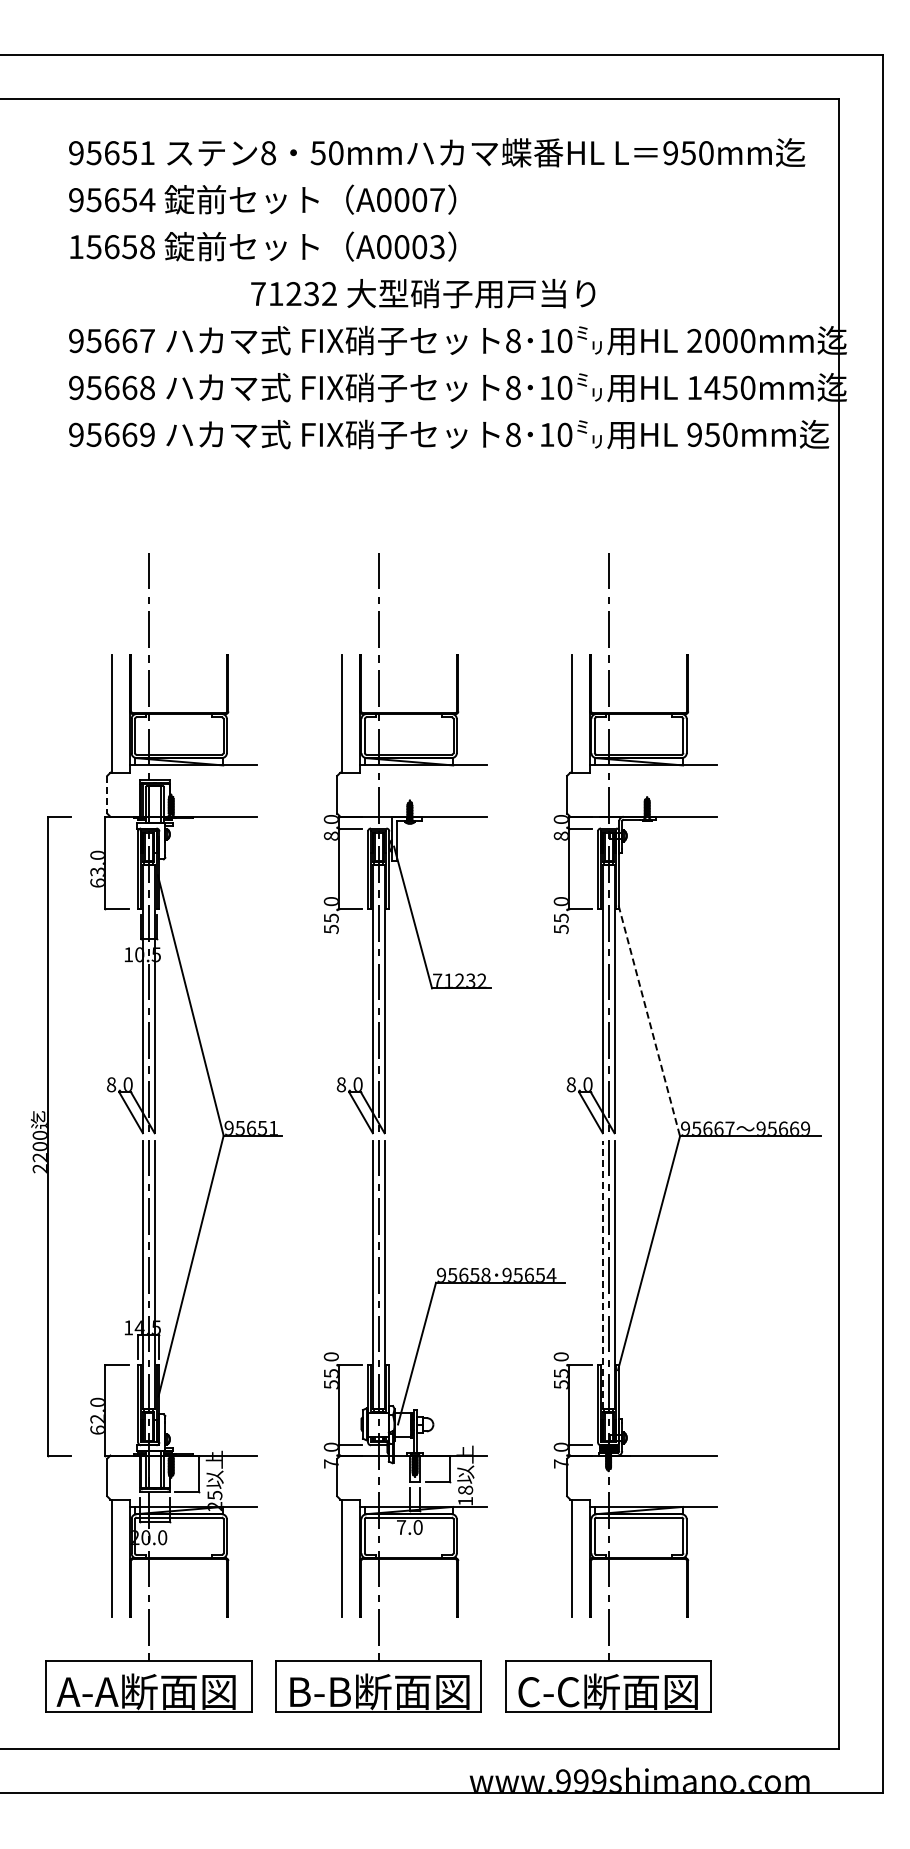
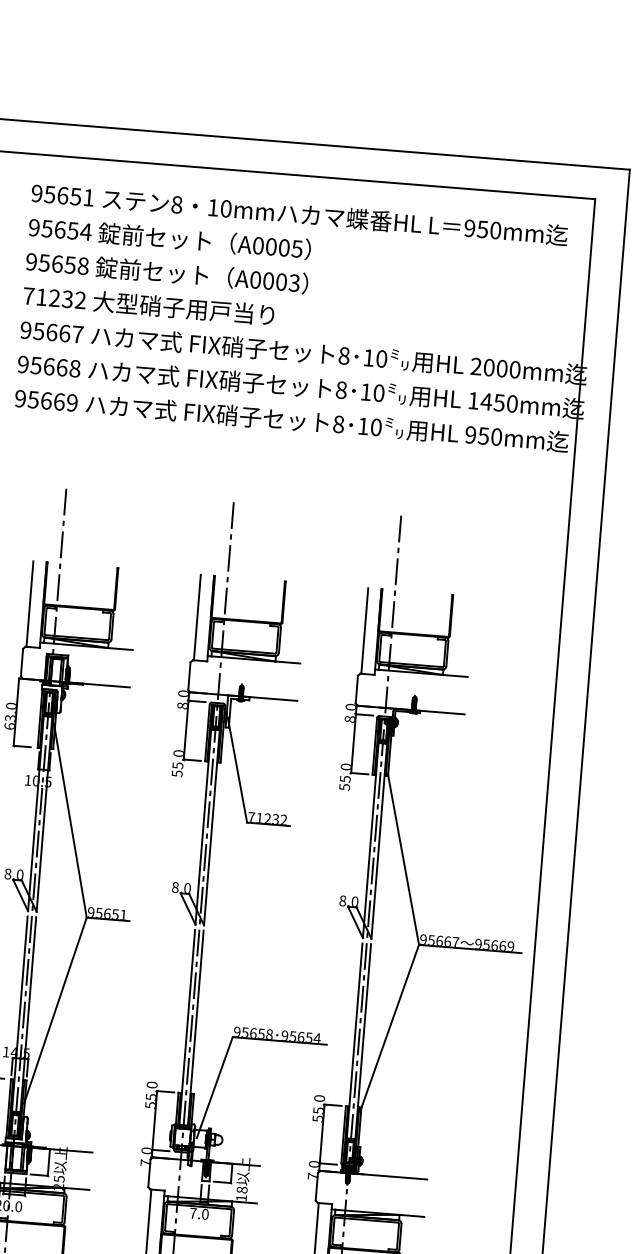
text: (317, 153) -> (212, 208), 50mm -> 10mm
text: (436, 200) -> (296, 249), A0007 -> A0005
text: (76, 247) -> (31, 262), 15658 -> 95658
text: (423, 293) -> (149, 305), moved
line: (107, 794) -> (22, 662), dashed -> solid
line: (649, 1021) -> (403, 859), dashed -> solid
line: (602, 1274) -> (354, 1040), dashed -> solid

